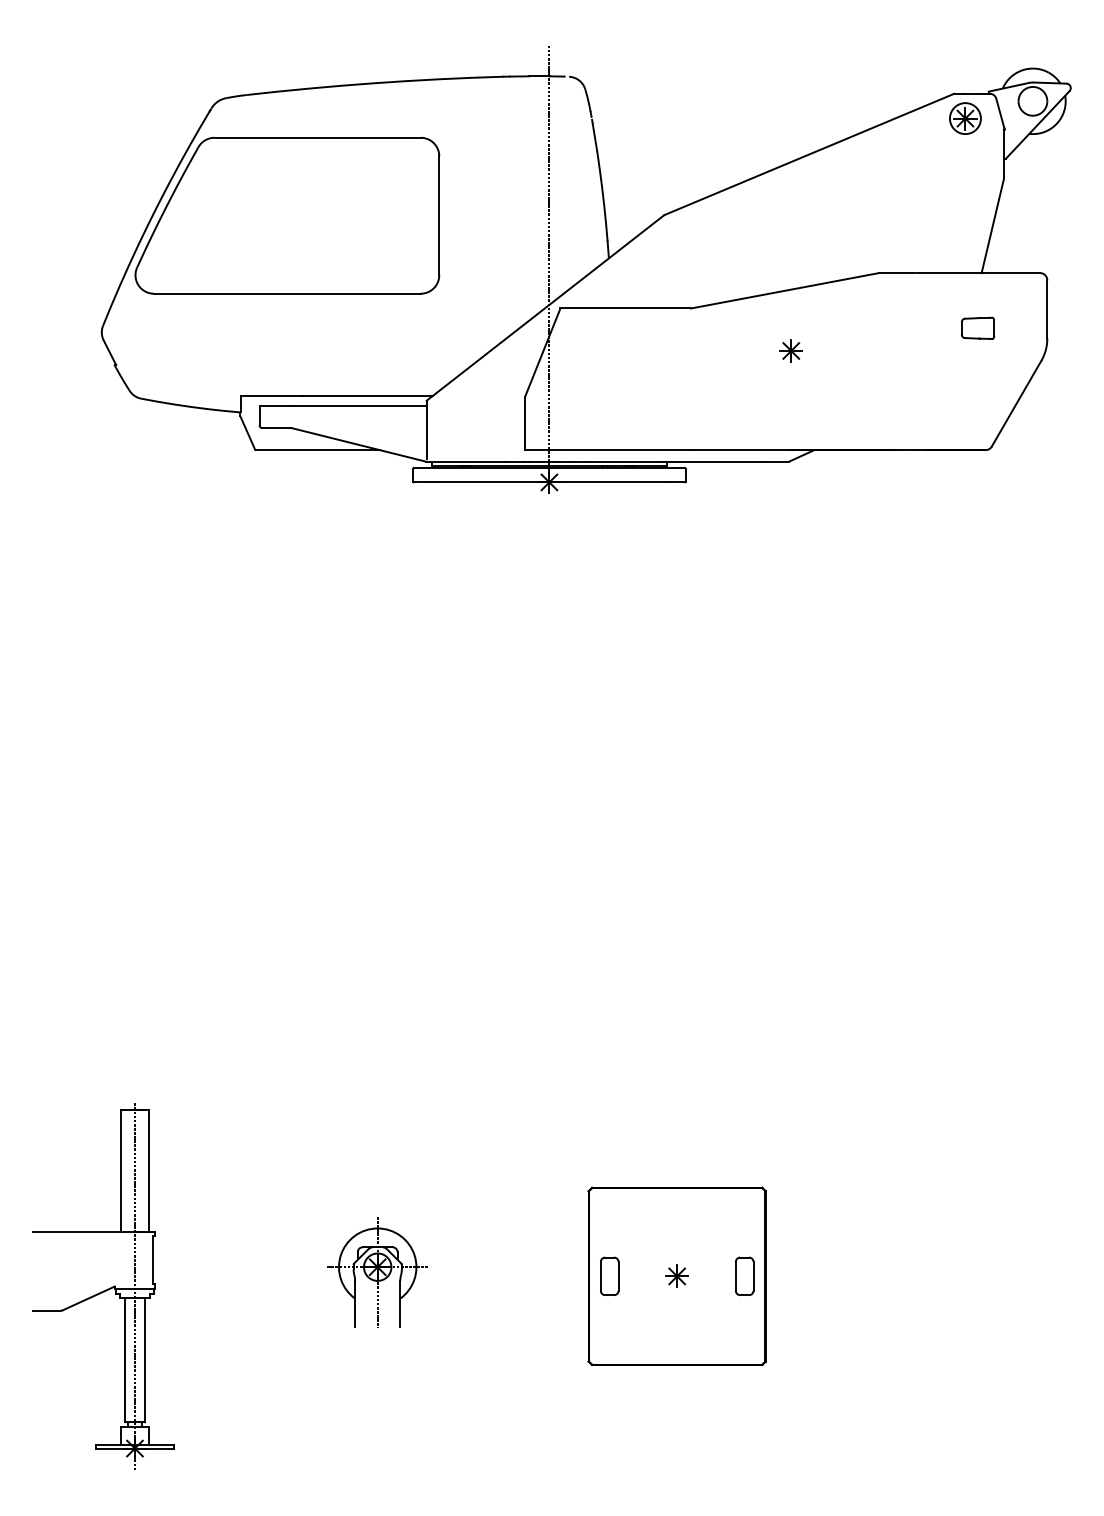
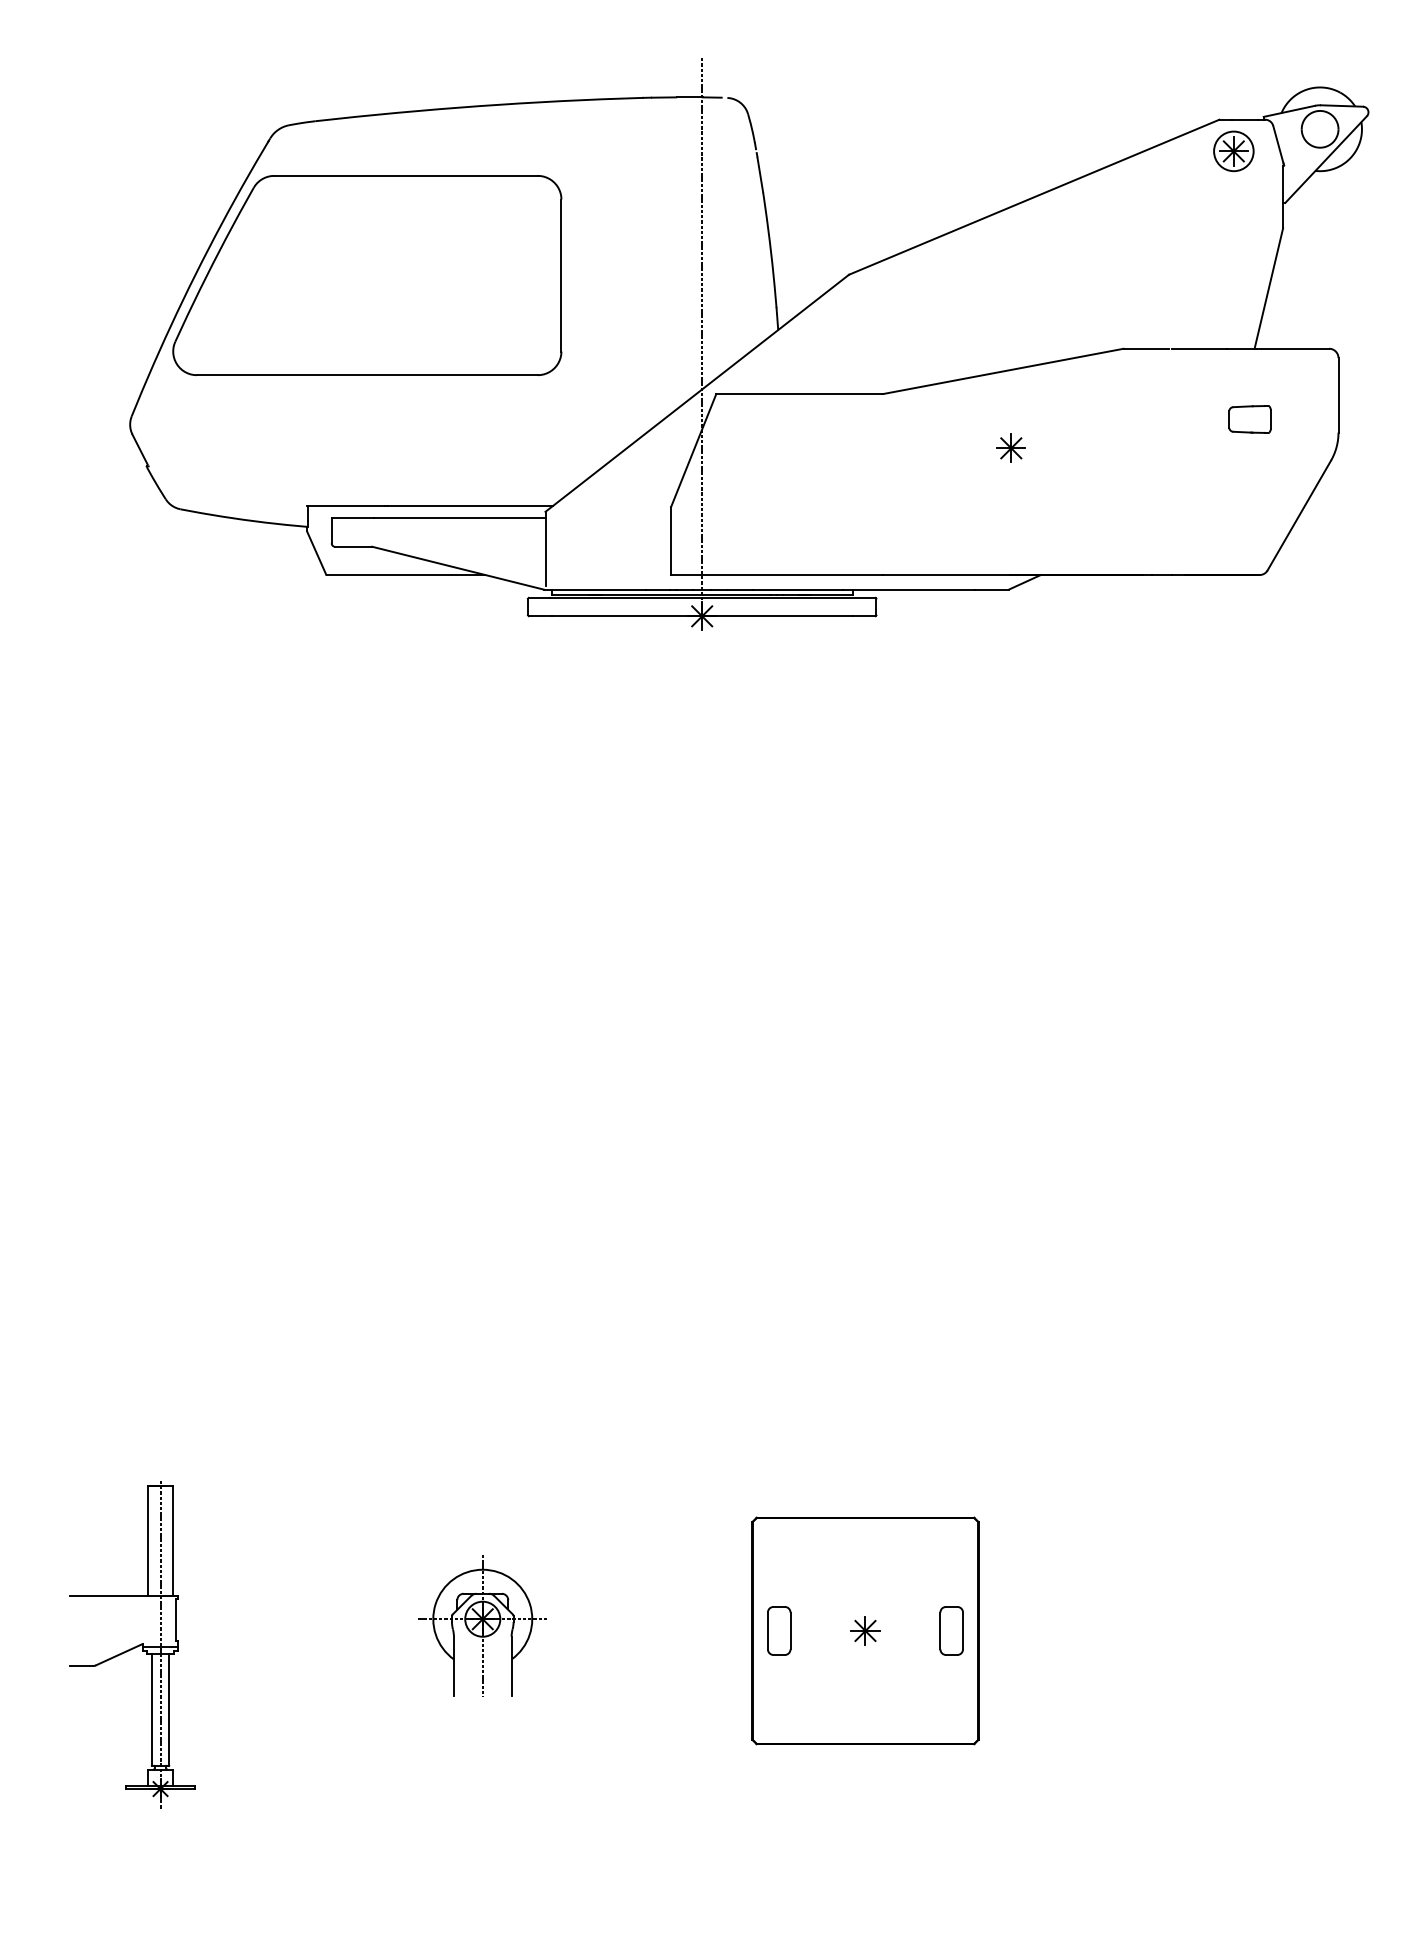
part: (103, 1286) -> (132, 1644), size x0.7

